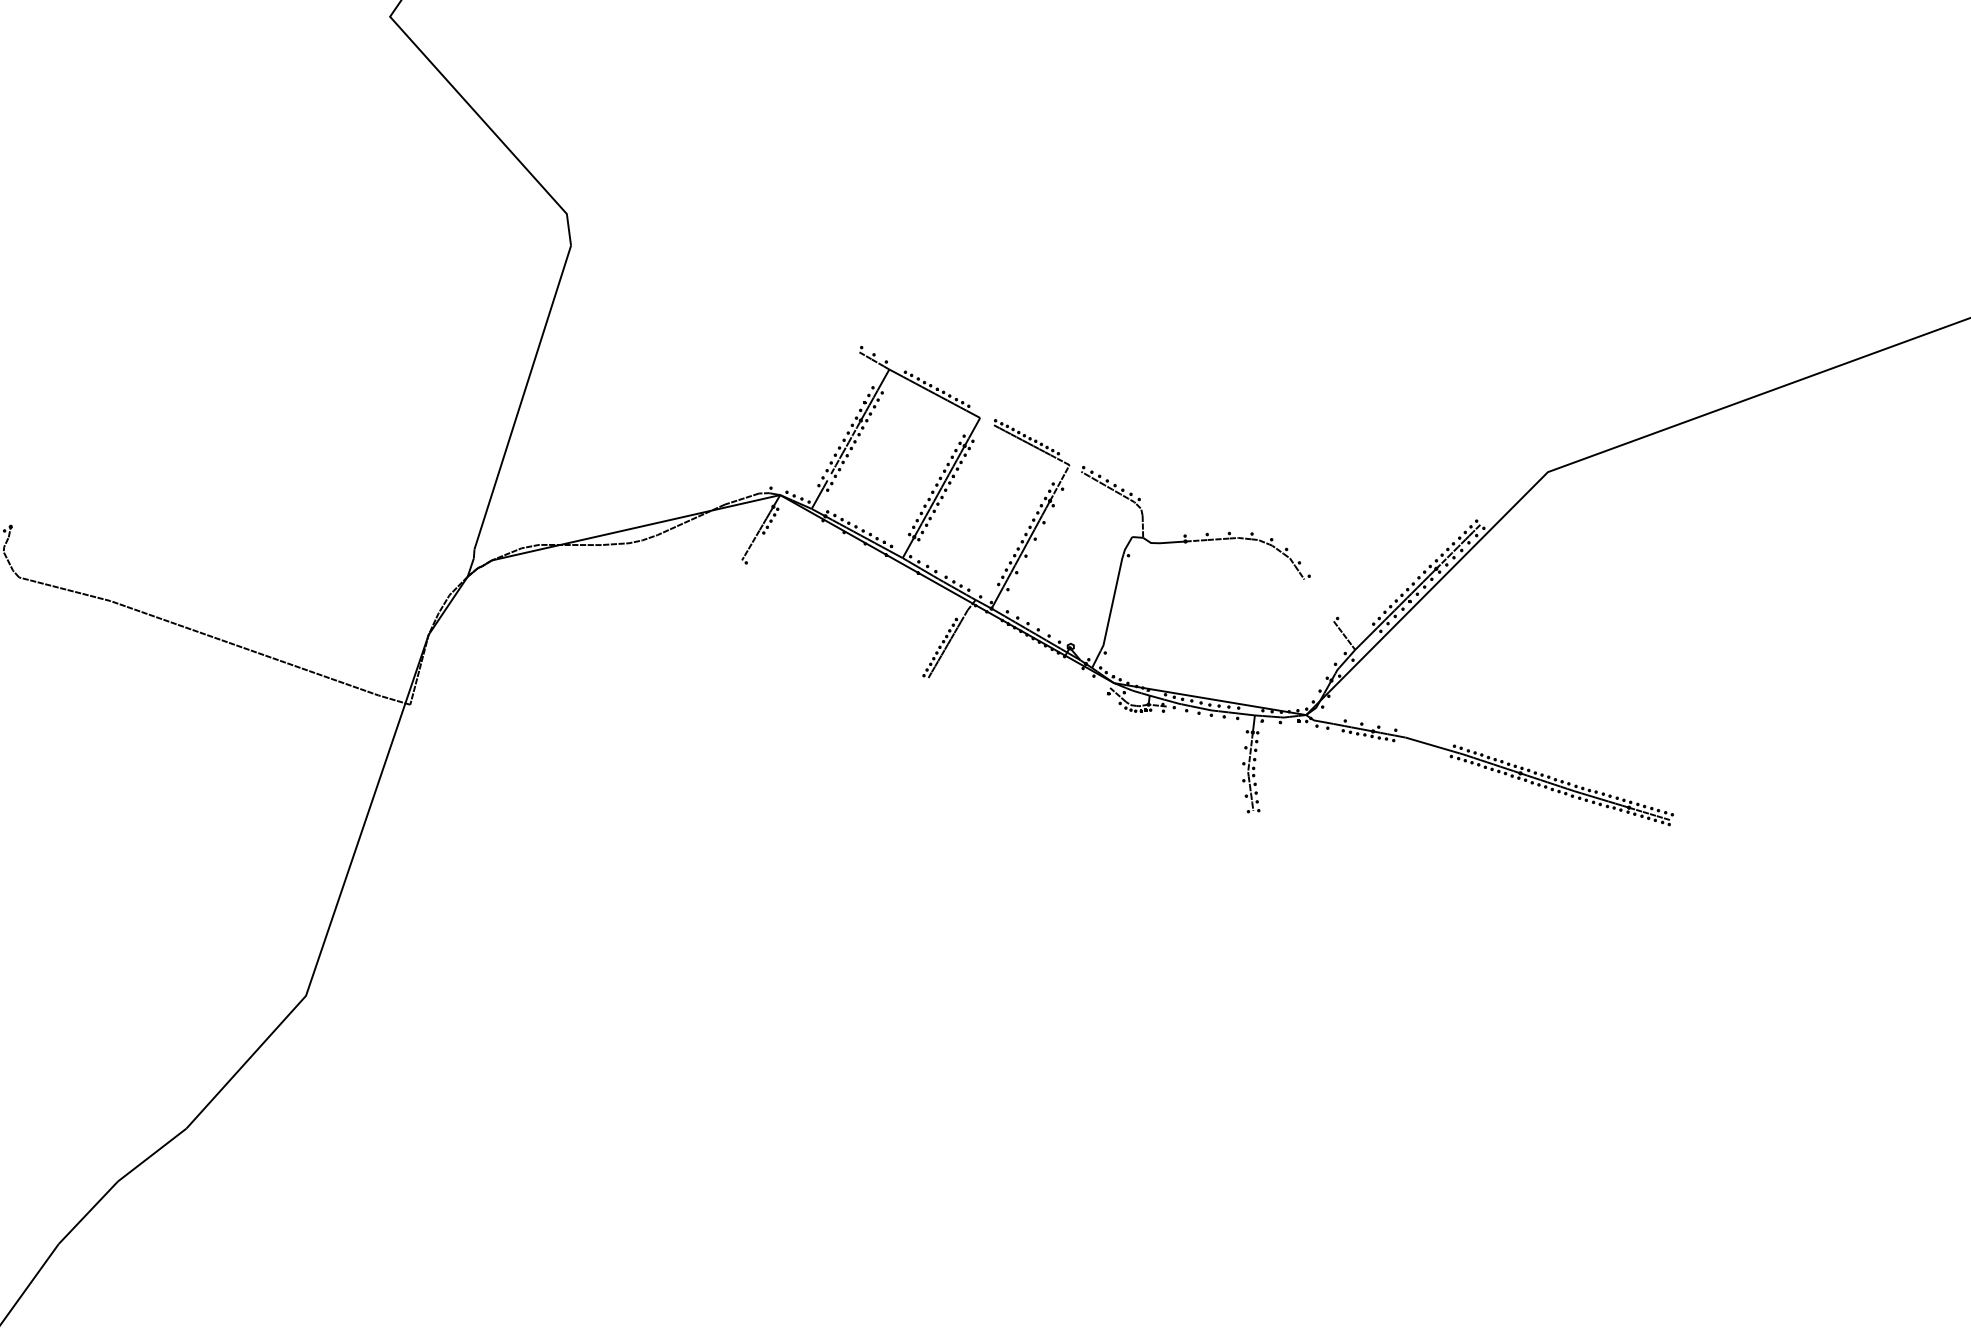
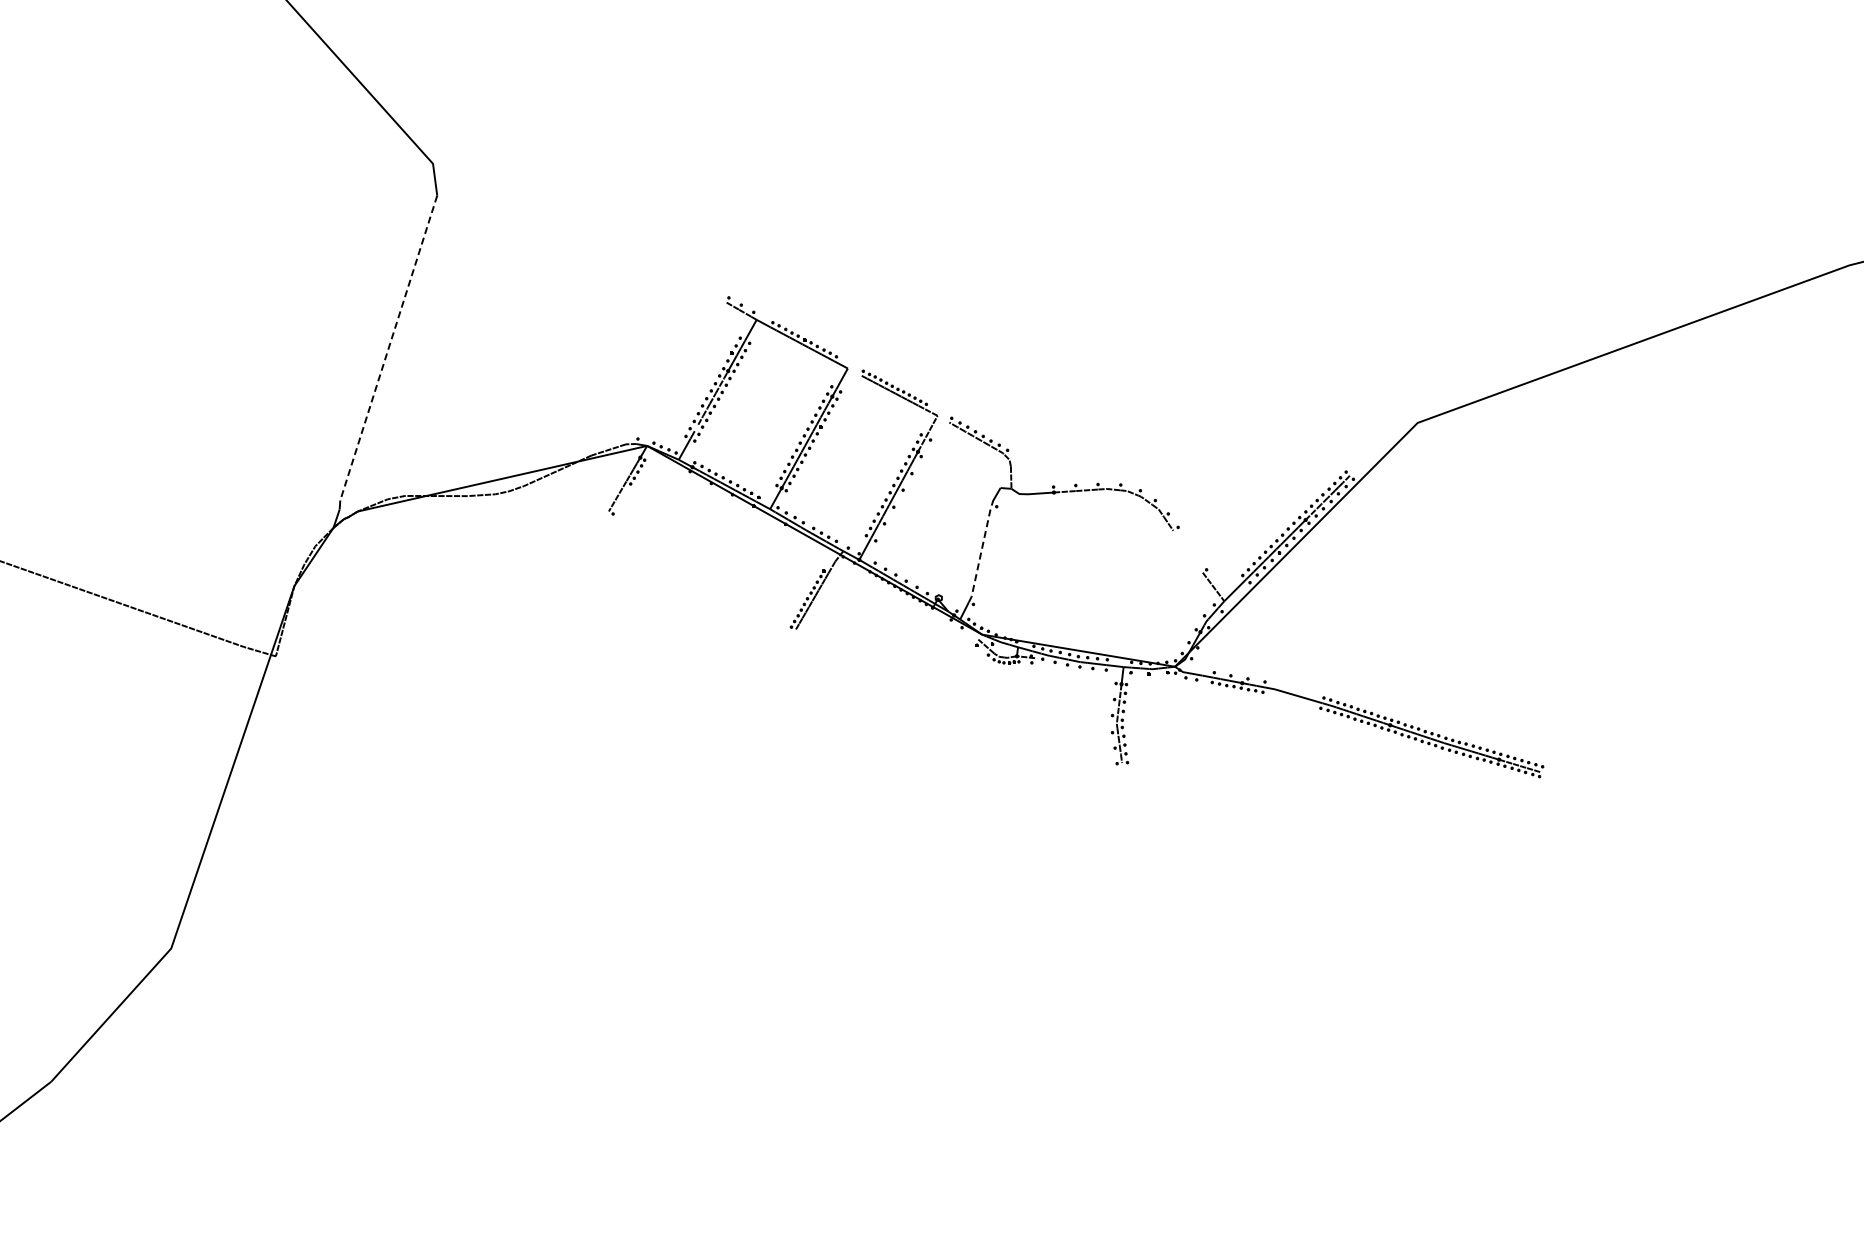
line: (522, 398) -> (388, 348), solid -> dashed
line: (1112, 602) -> (980, 553), solid -> dashed

